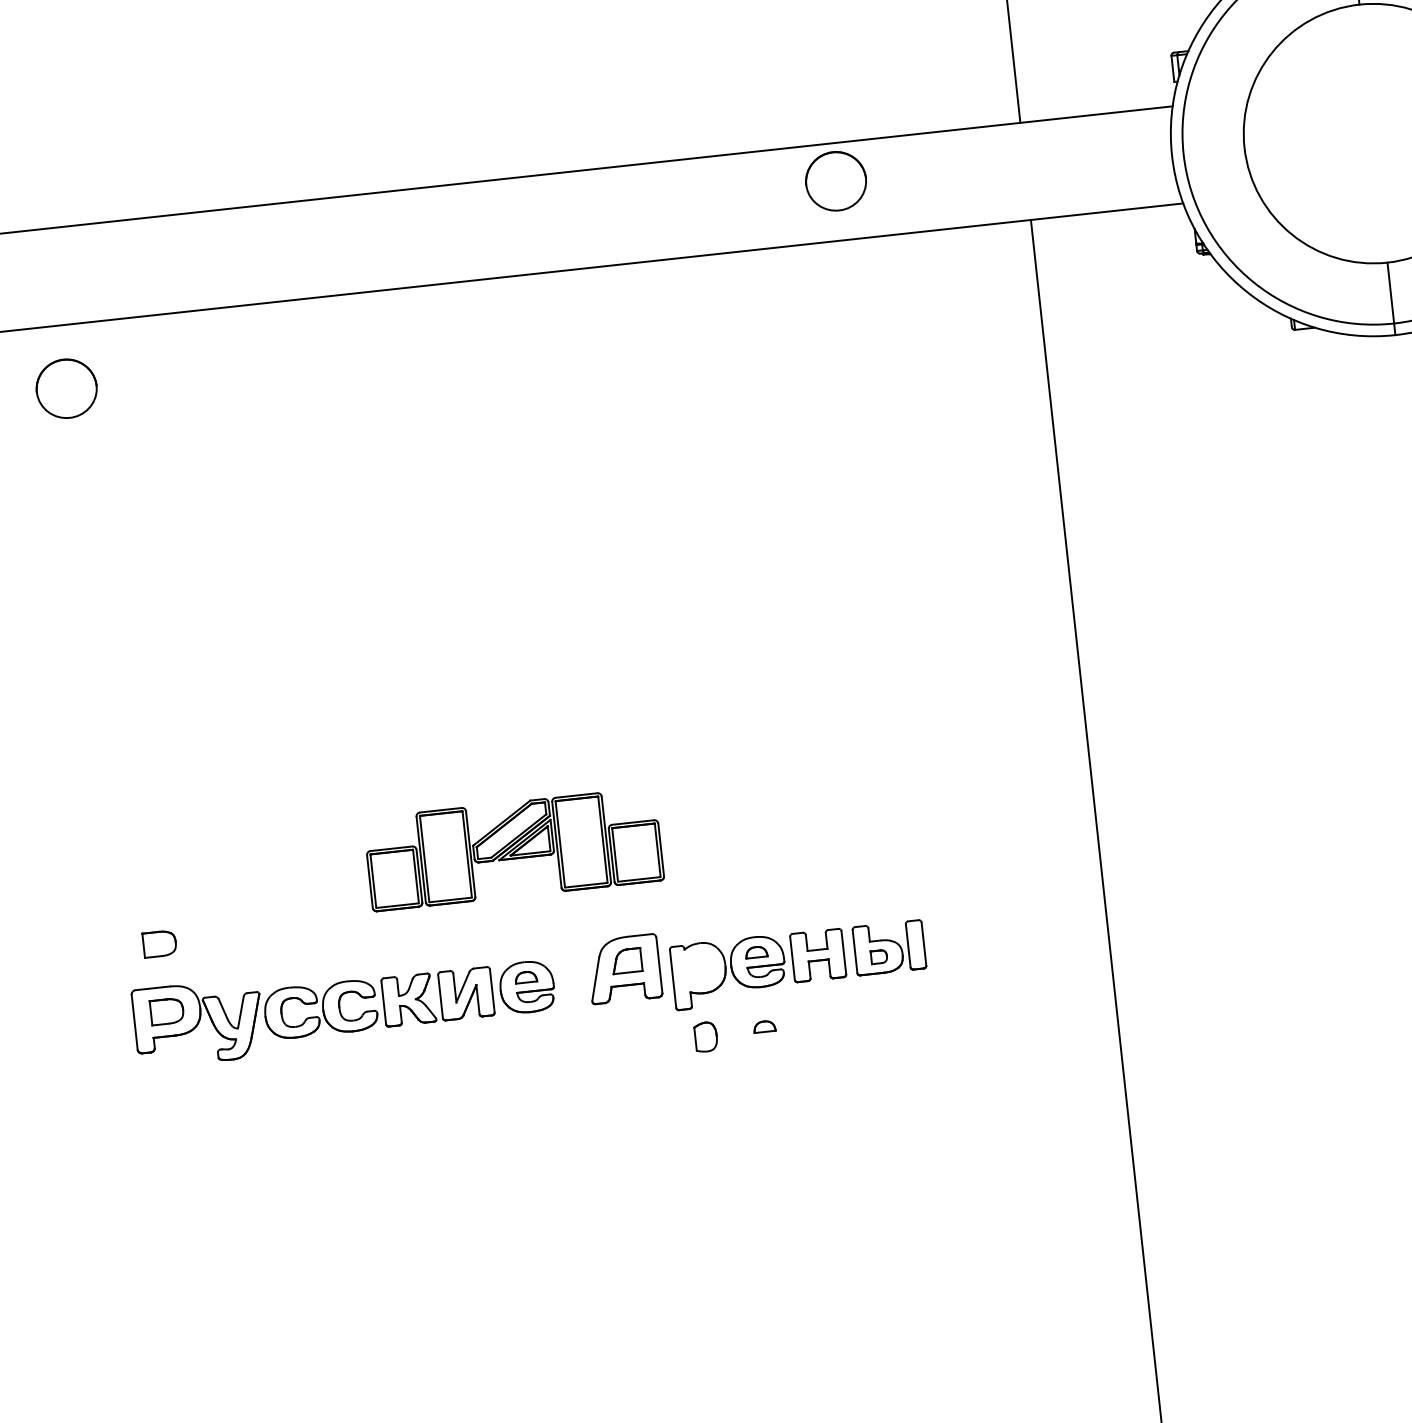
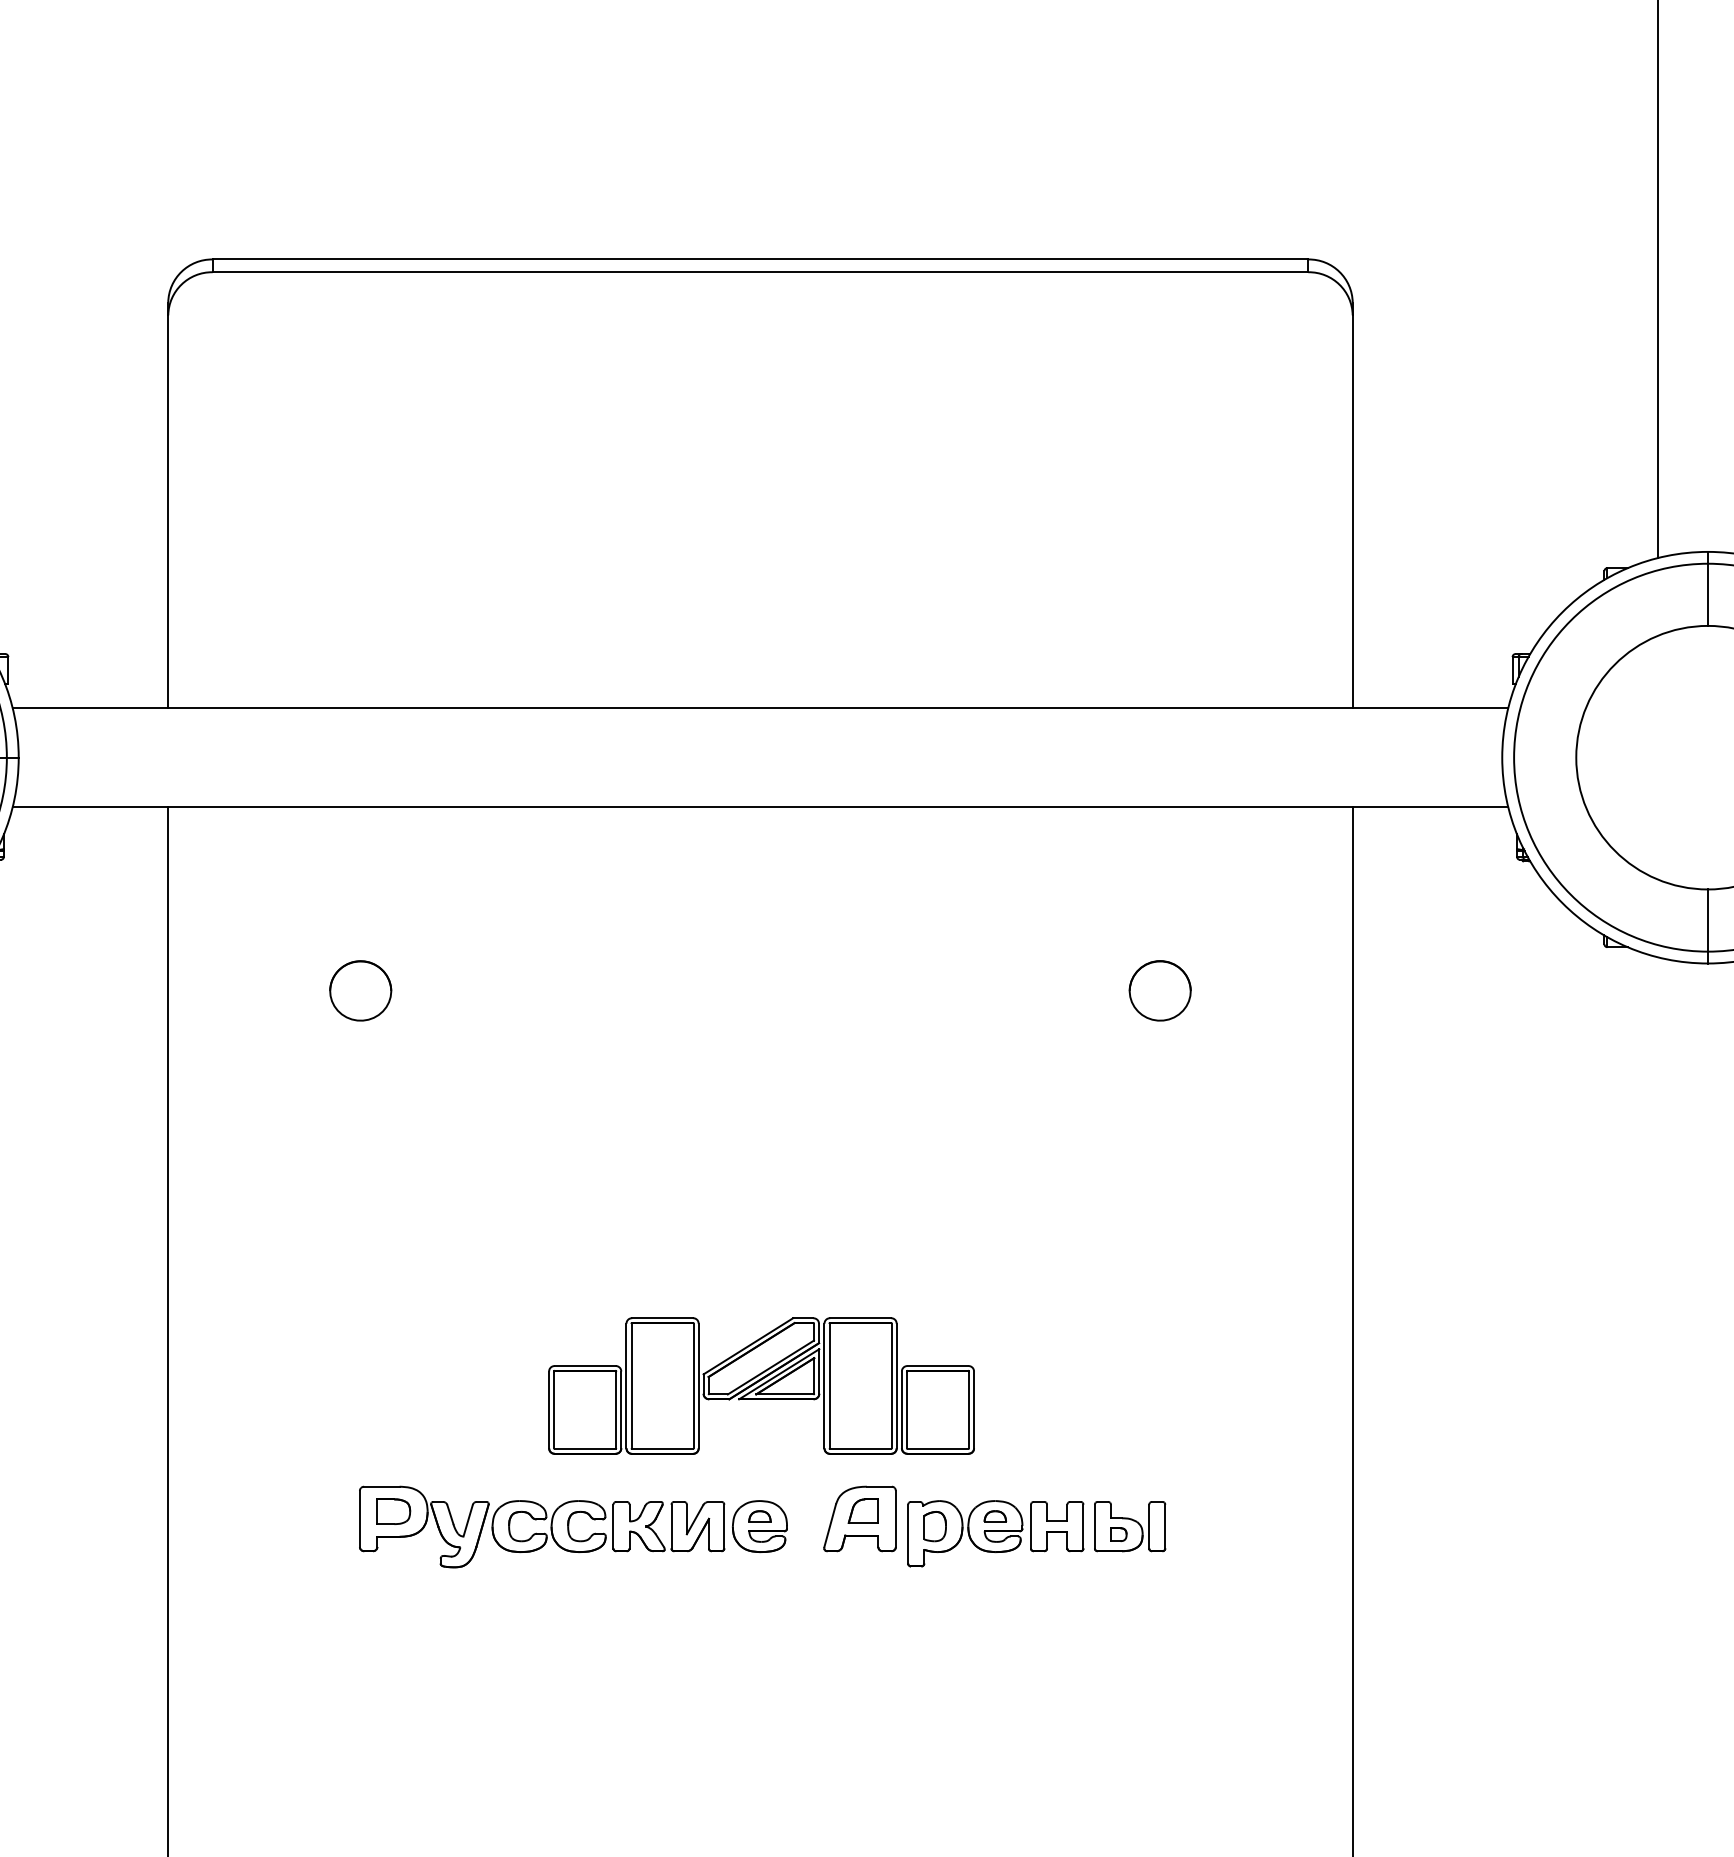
part: (835, 181) -> (1159, 990), moved
part: (66, 388) -> (360, 990), moved
part: (513, 848) -> (761, 1385), size x1.43
part: (159, 943) -> (393, 1442), removed
part: (764, 1026) -> (995, 1592), removed
part: (705, 1037) -> (934, 1526), moved

